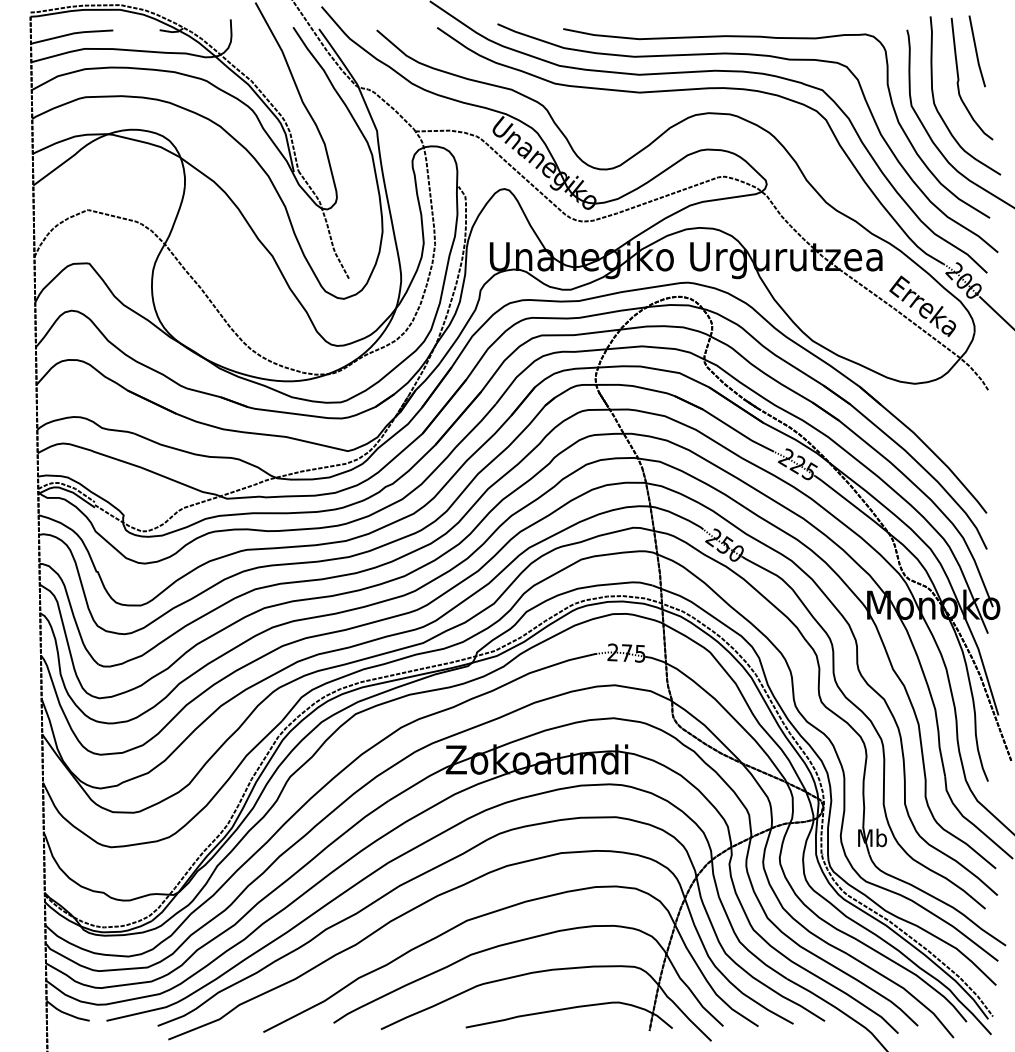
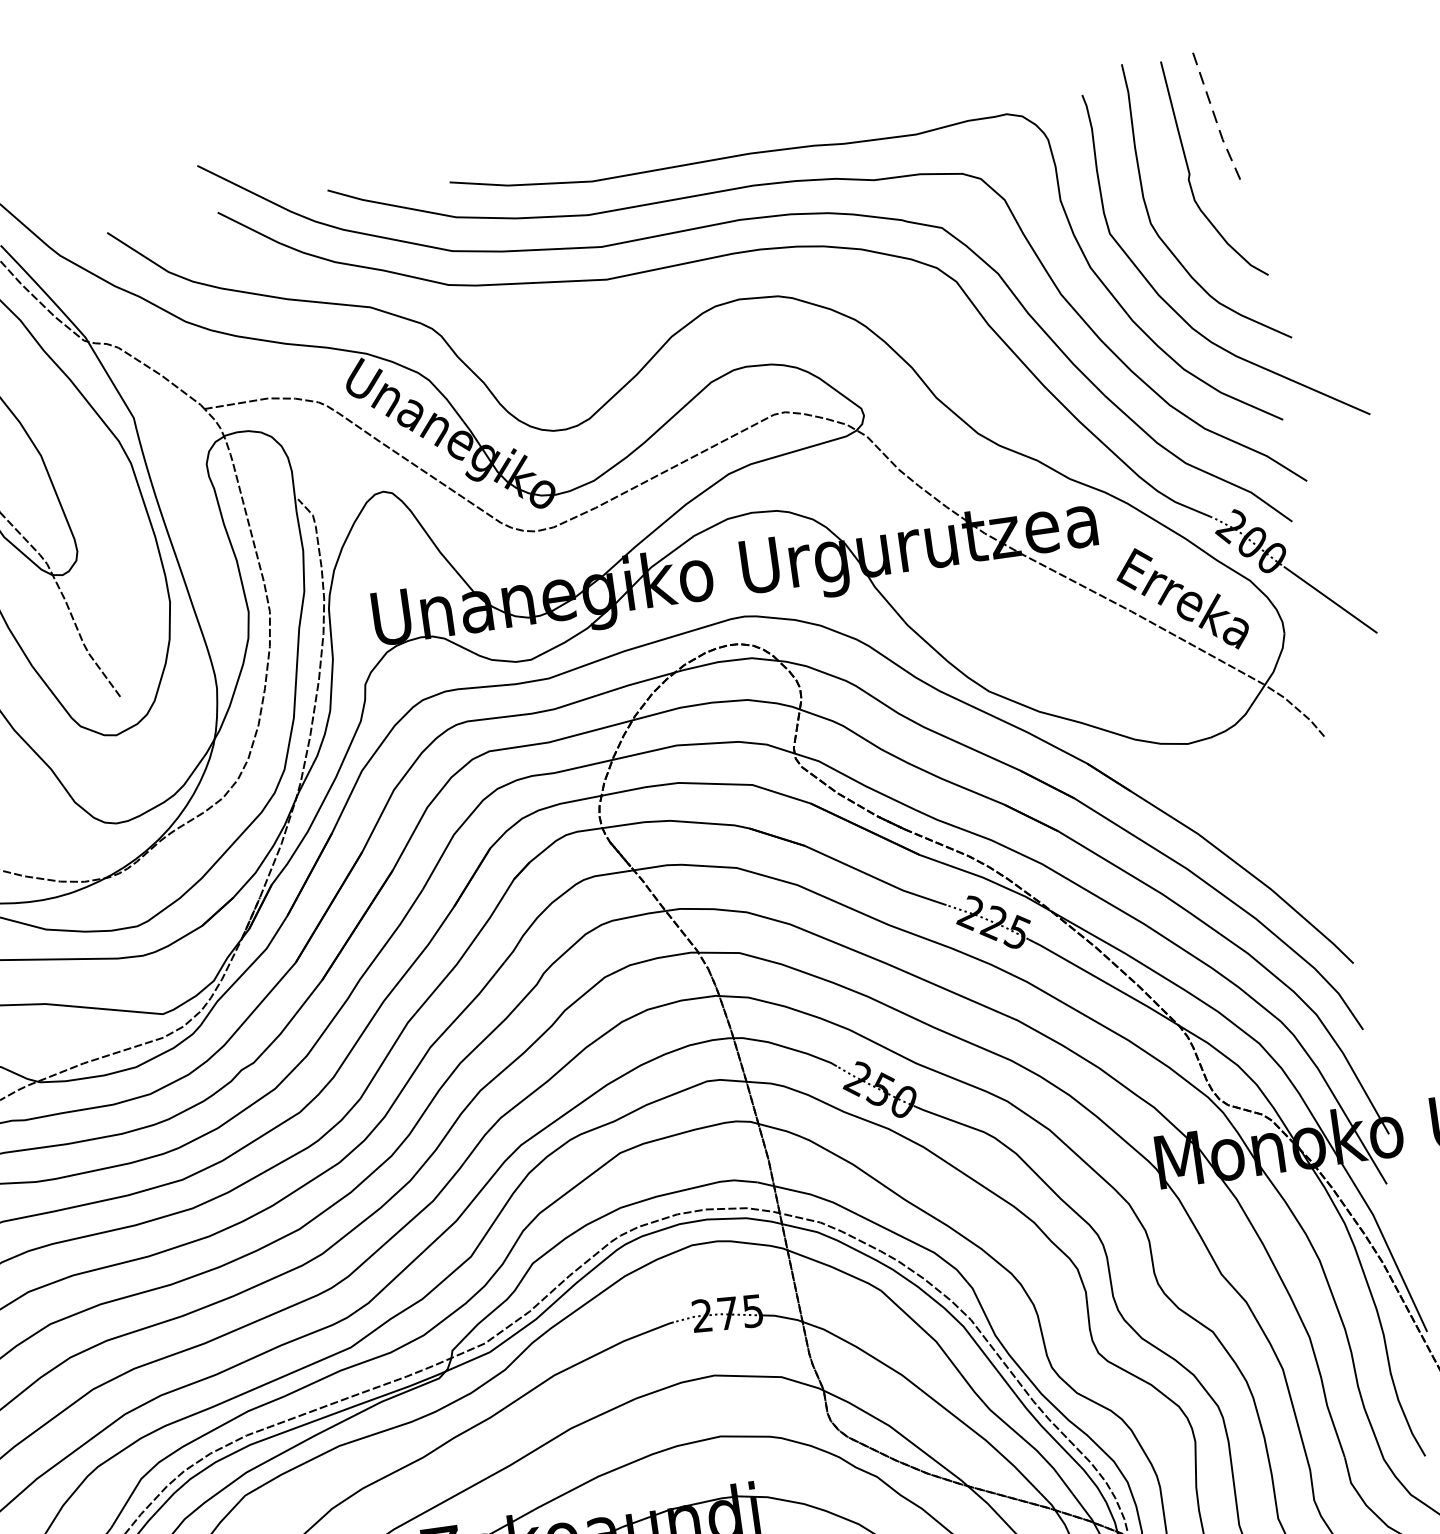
line: (976, 52) -> (1215, 118), solid -> dashed

